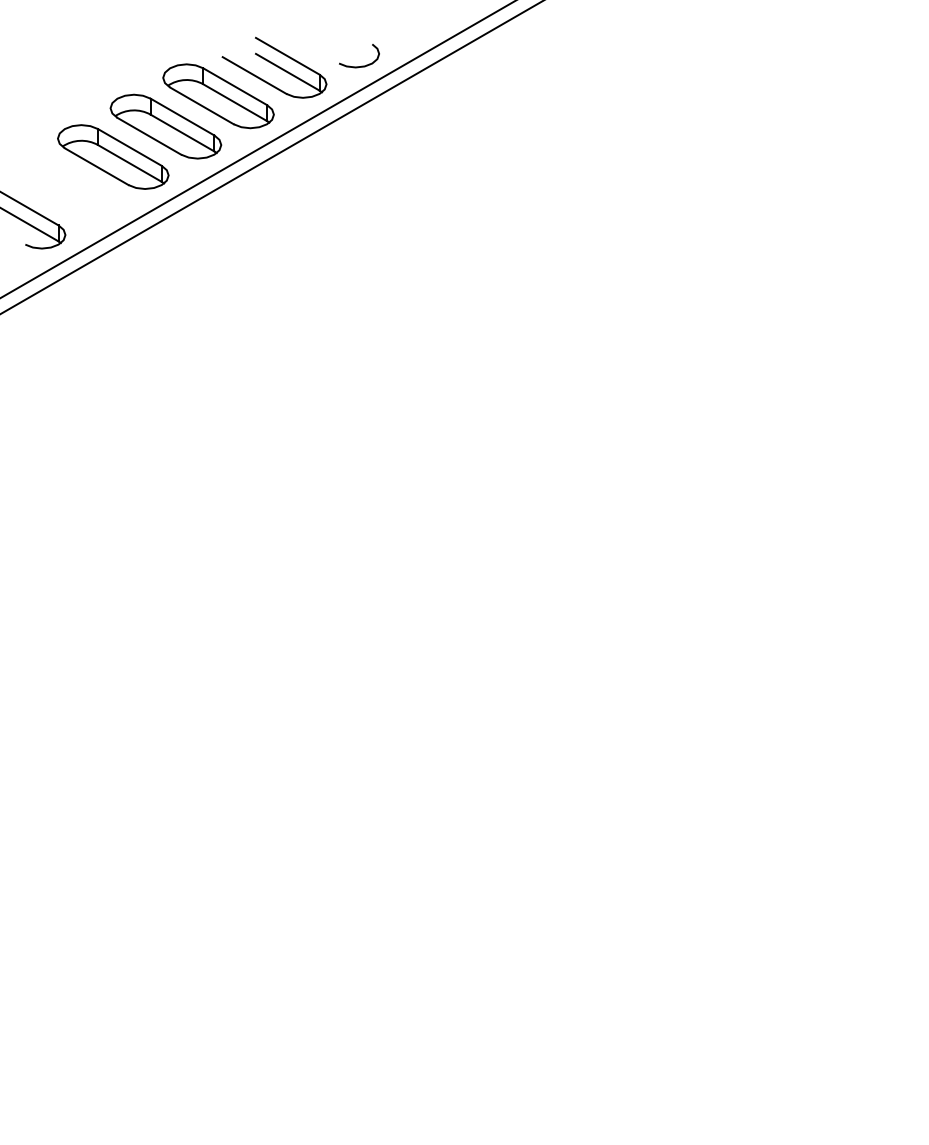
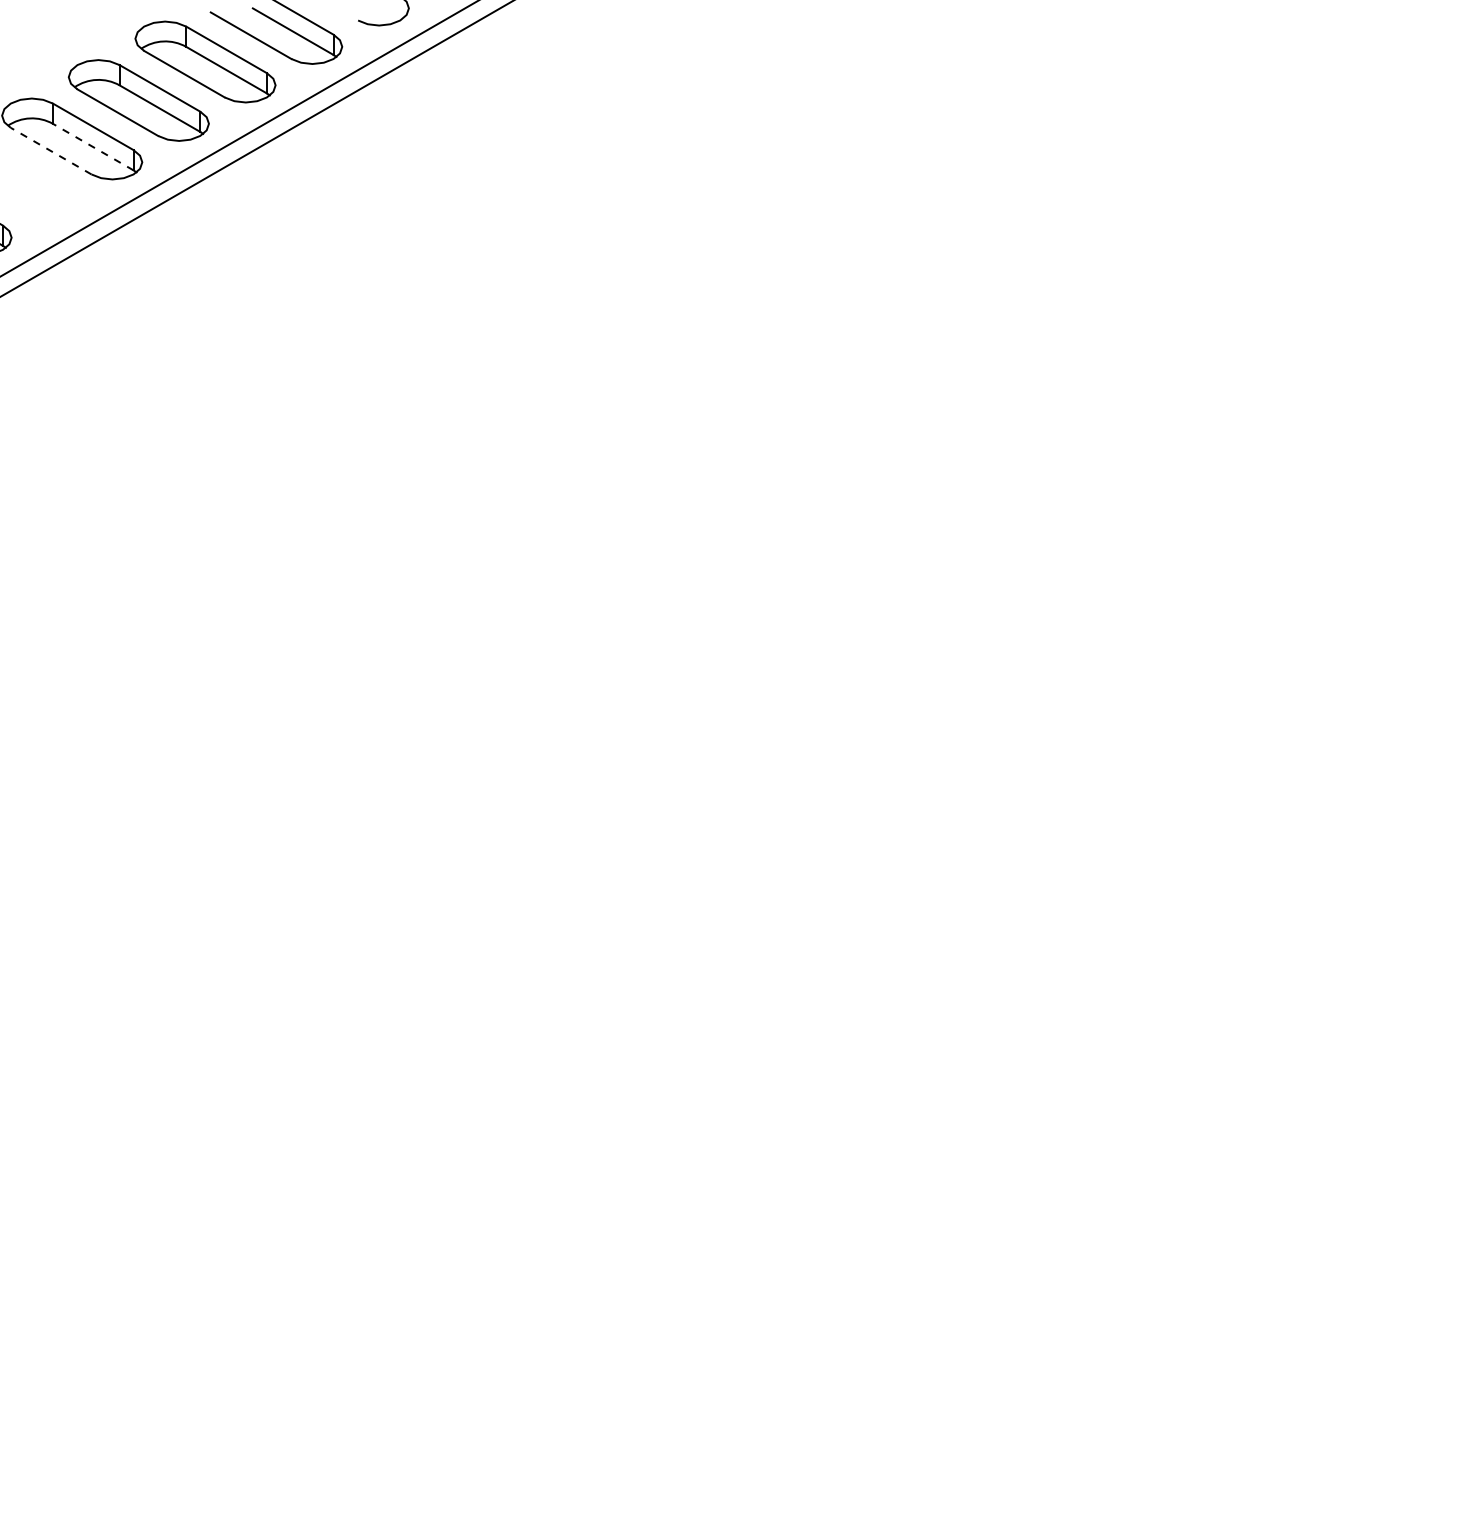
line: (130, 163) -> (93, 147), solid -> dashed
line: (96, 166) -> (51, 151), solid -> dashed

